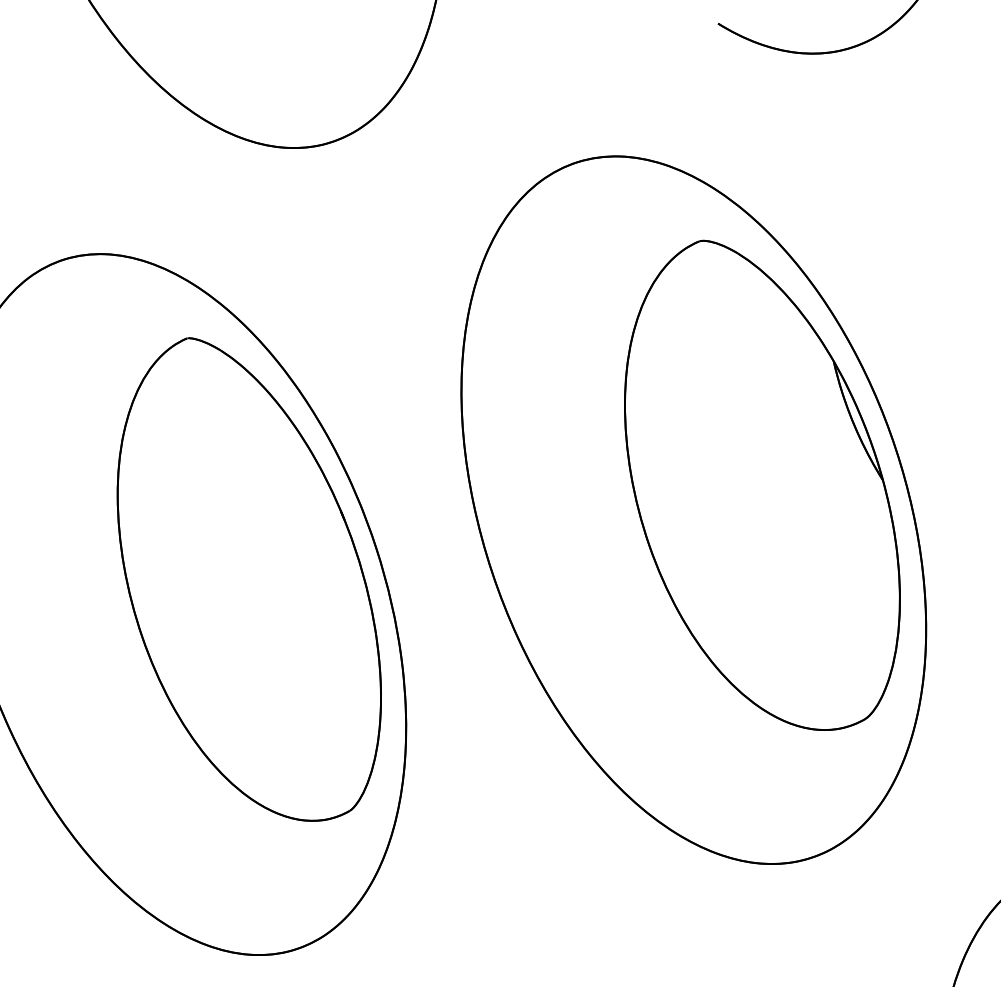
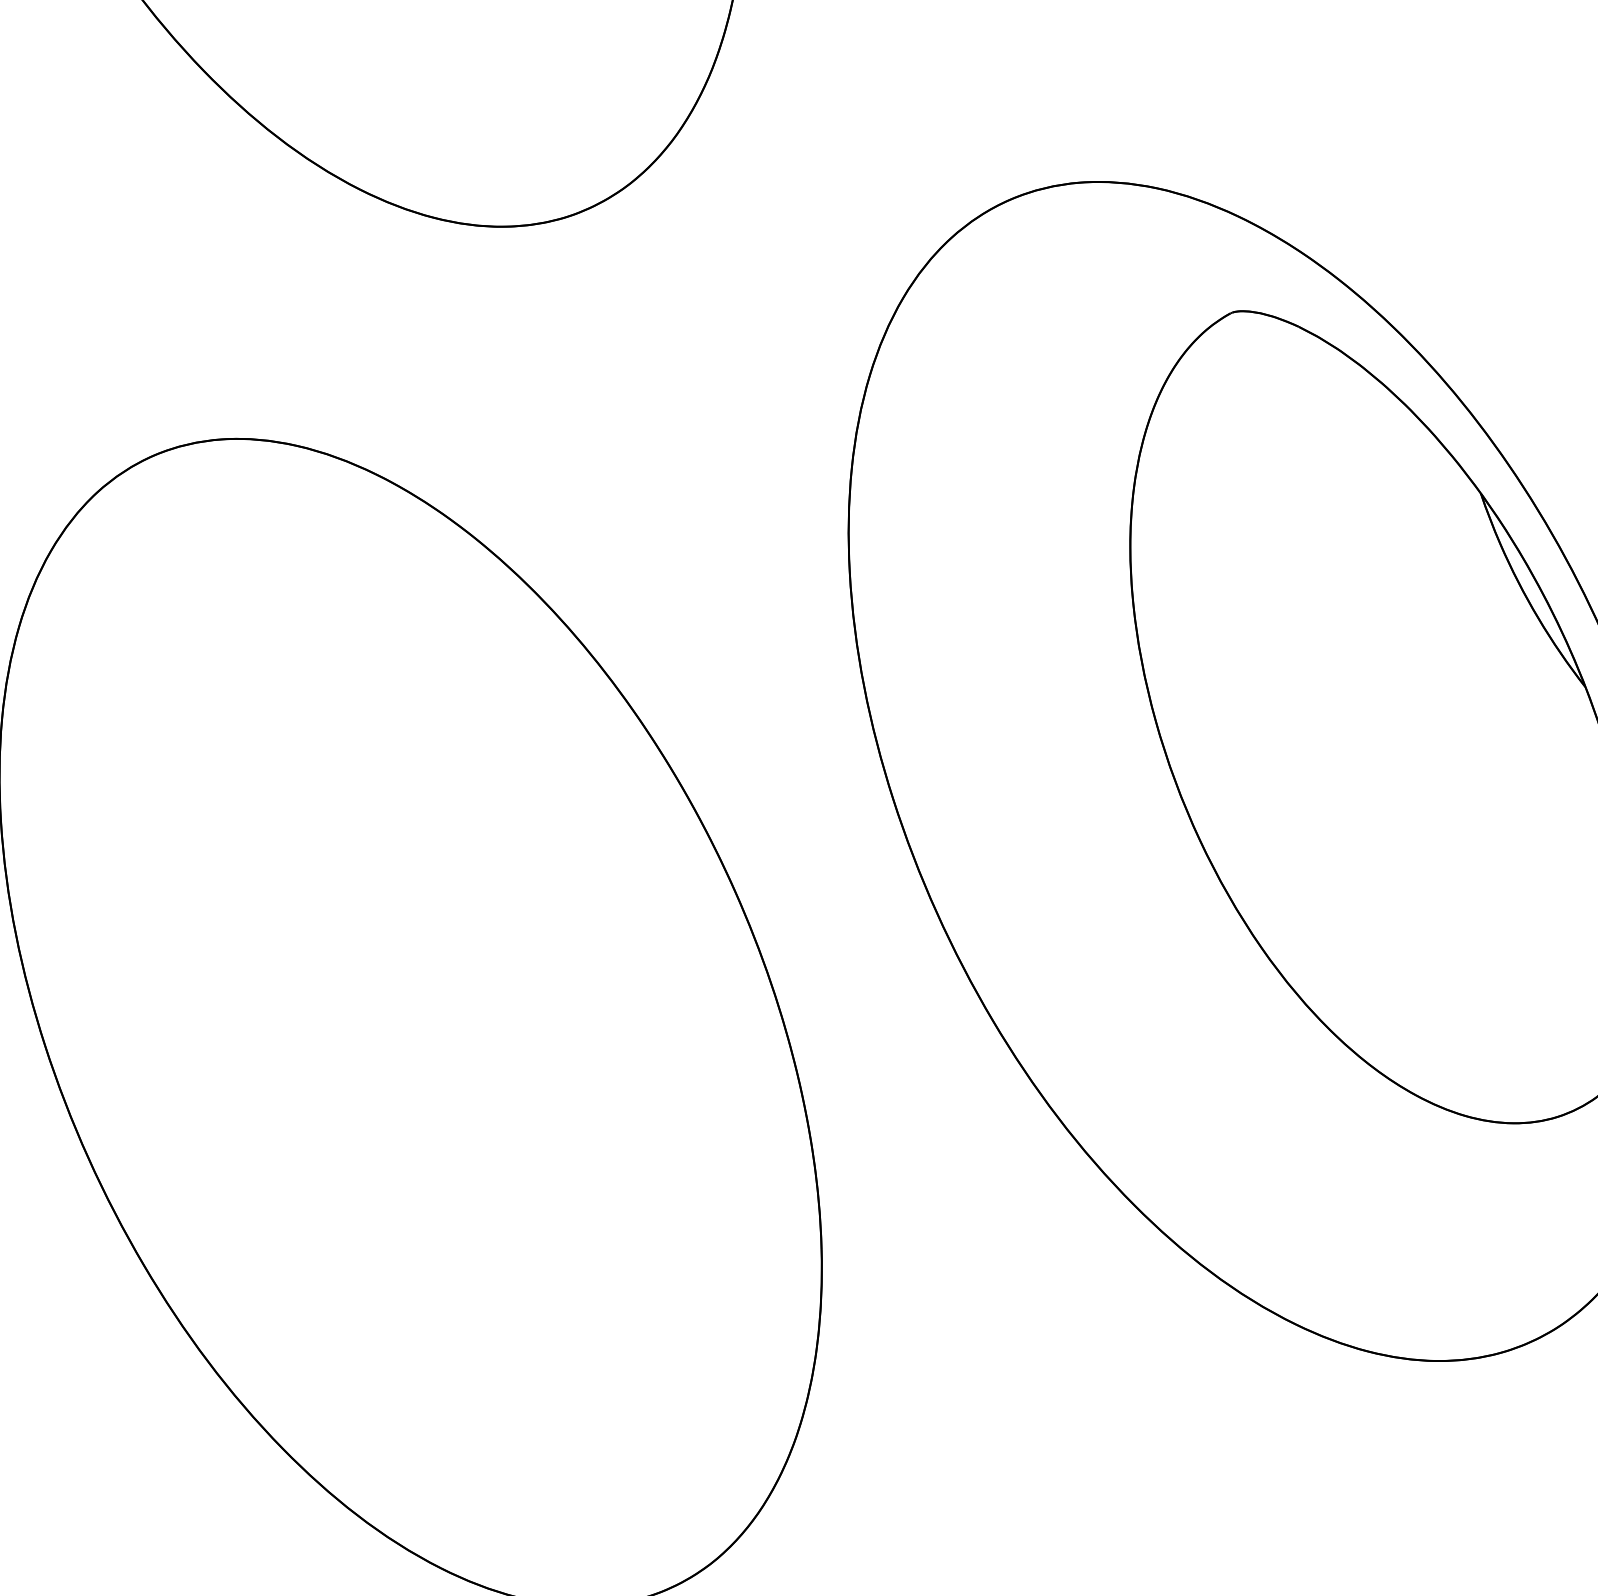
part: (248, 579) -> (523, 967), removed

